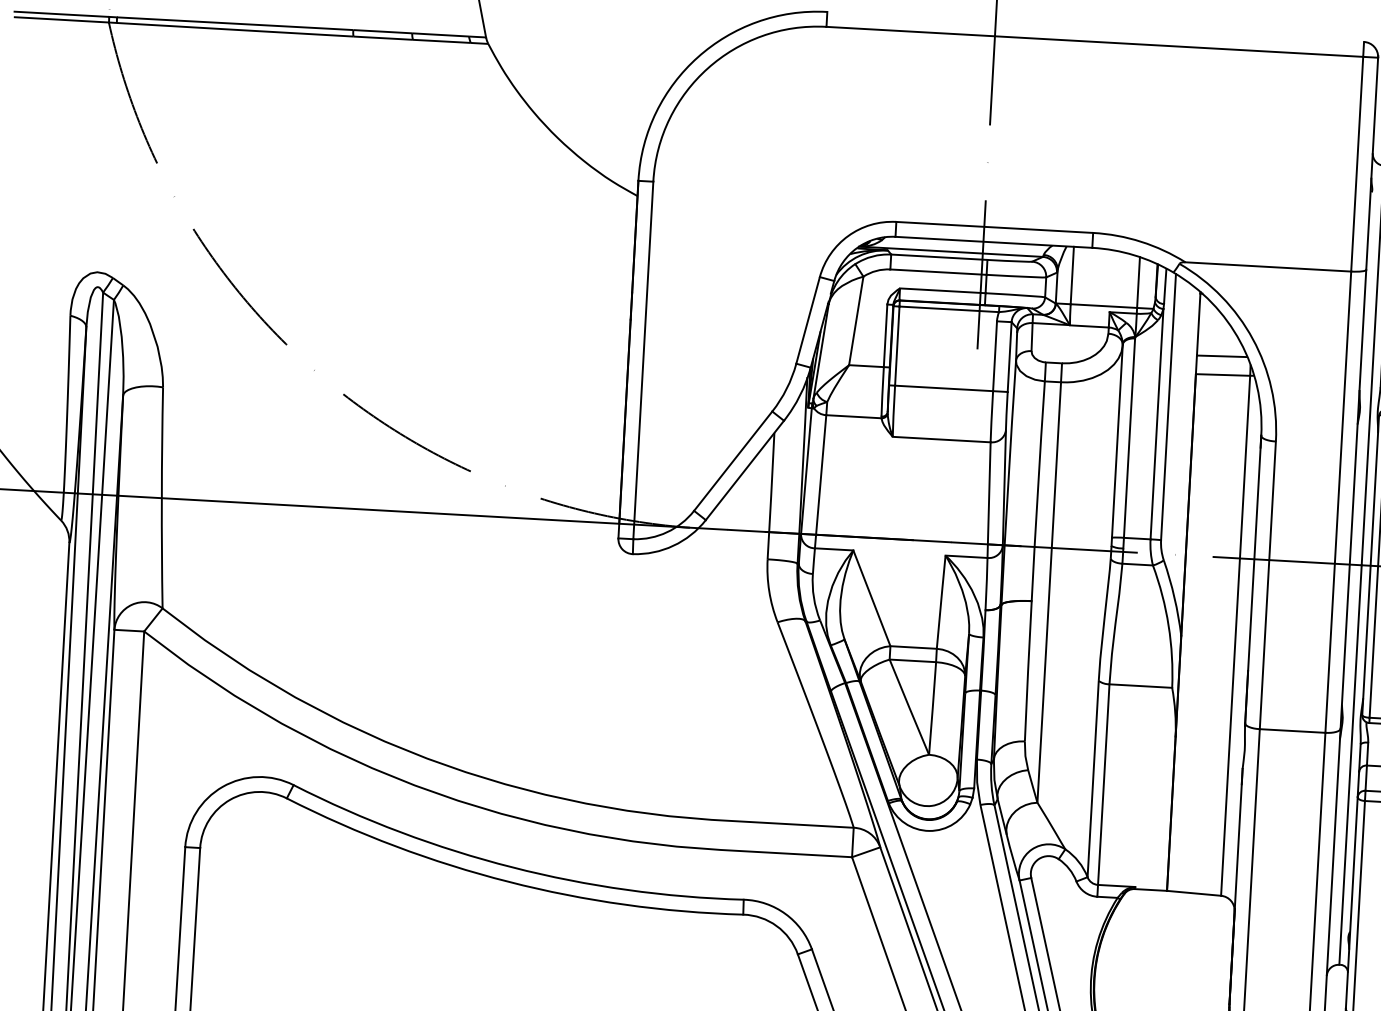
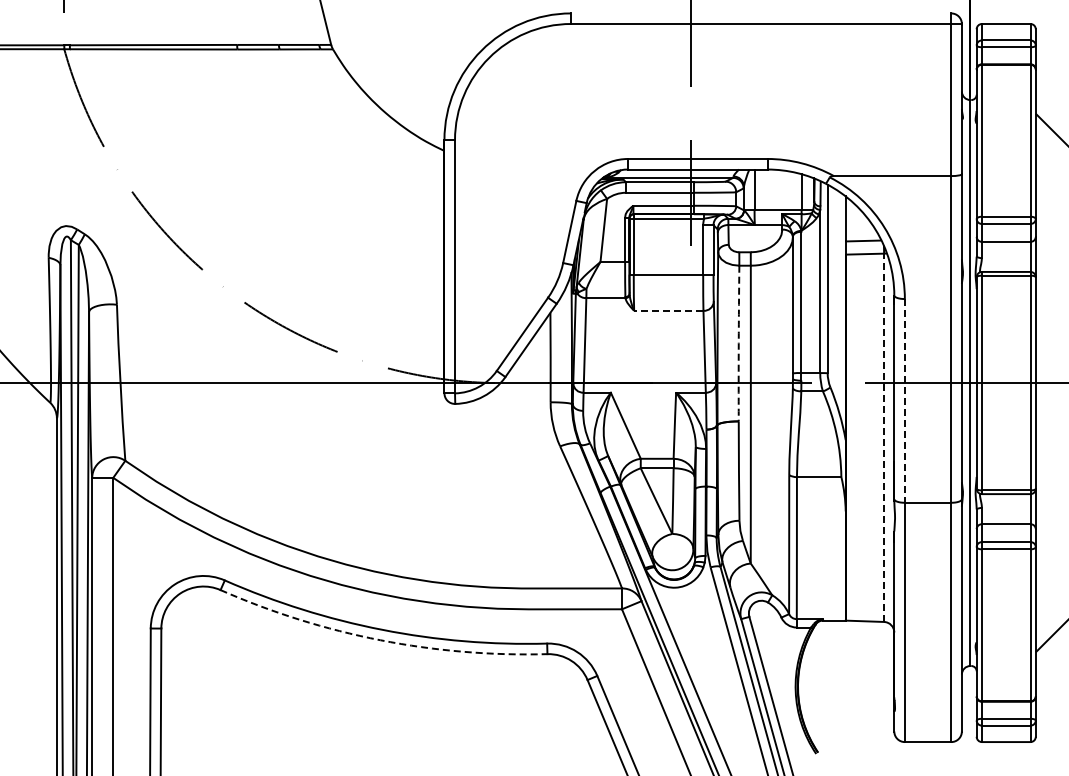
line: (941, 439) -> (668, 310), solid -> dashed
arc: (1037, 491) -> (738, 343), solid -> dashed
line: (1267, 584) -> (904, 400), solid -> dashed
line: (1236, 635) -> (884, 437), solid -> dashed
arc: (508, 882) -> (380, 640), solid -> dashed

